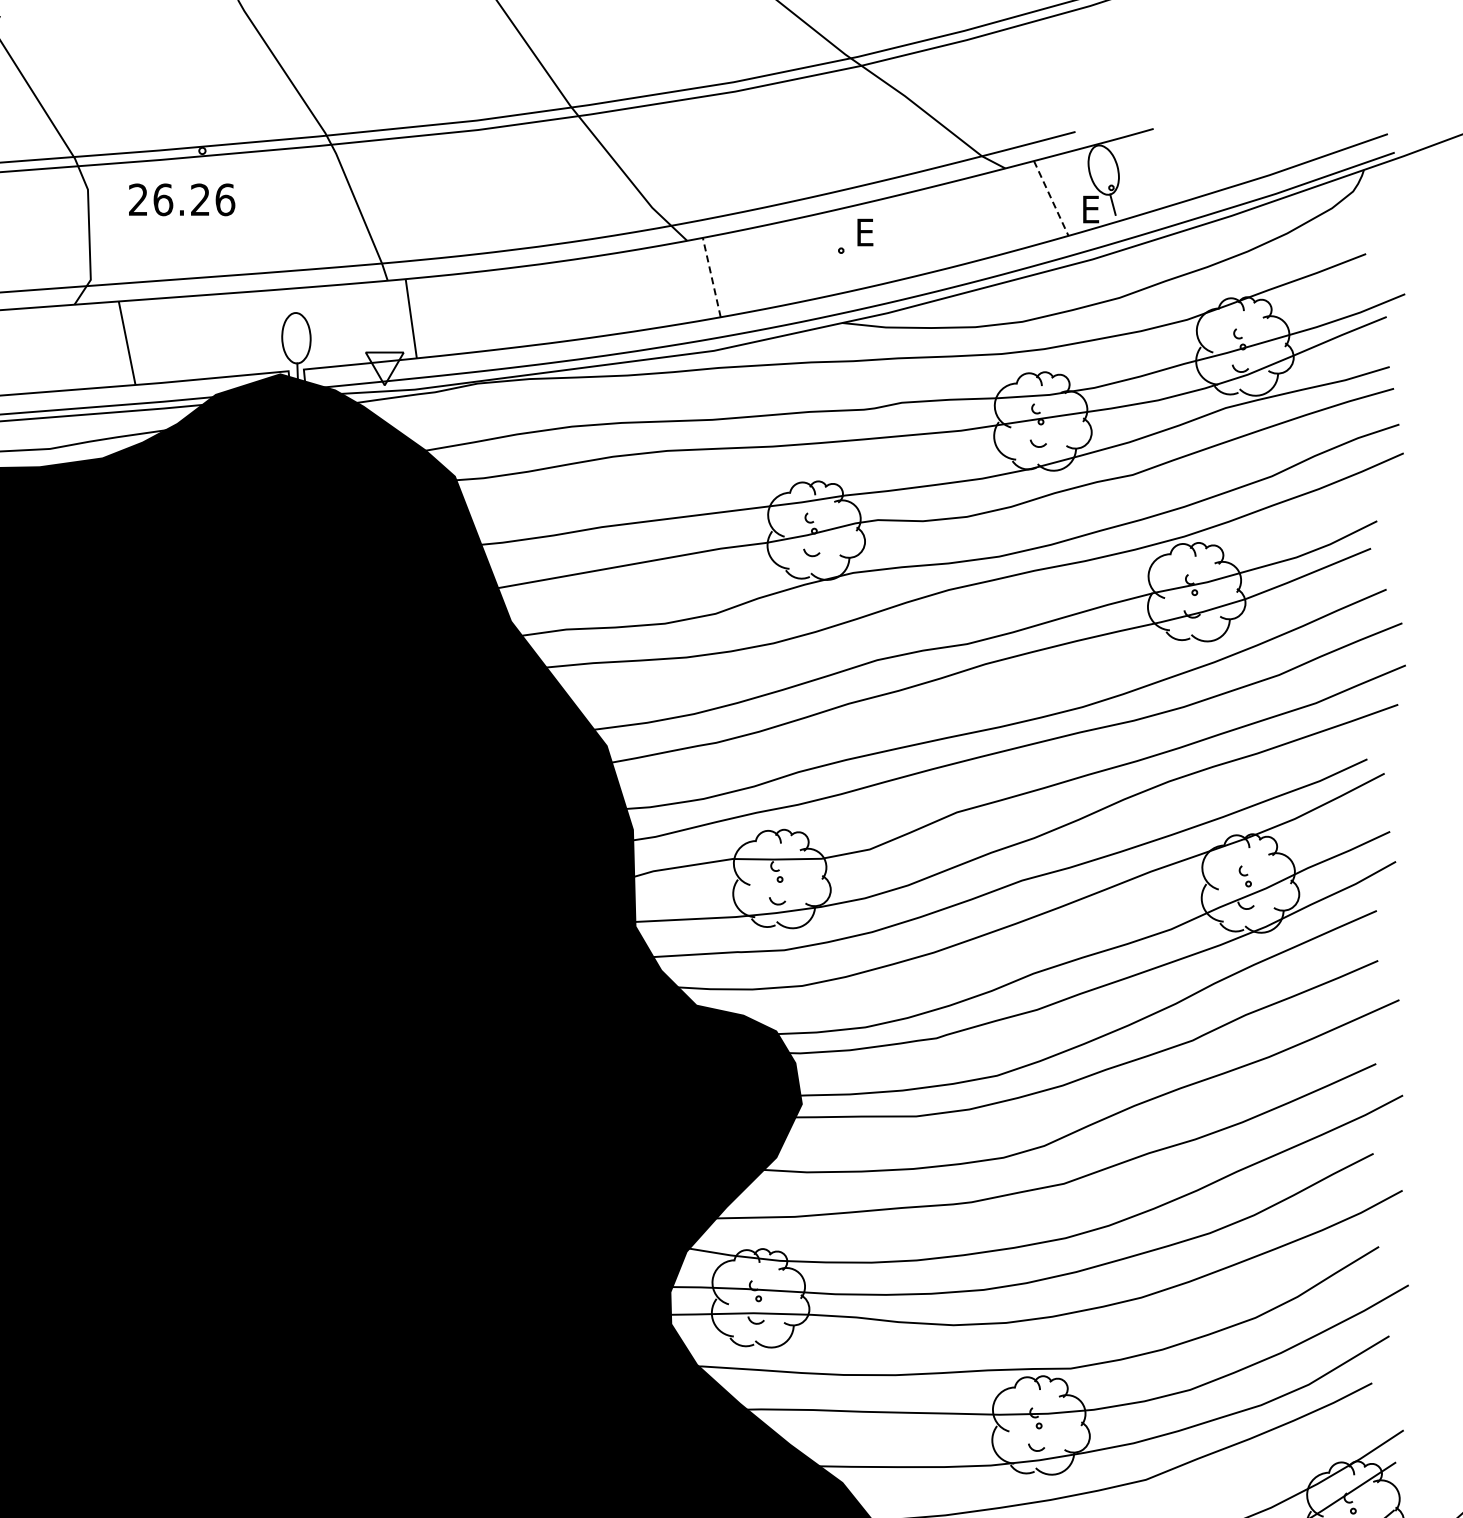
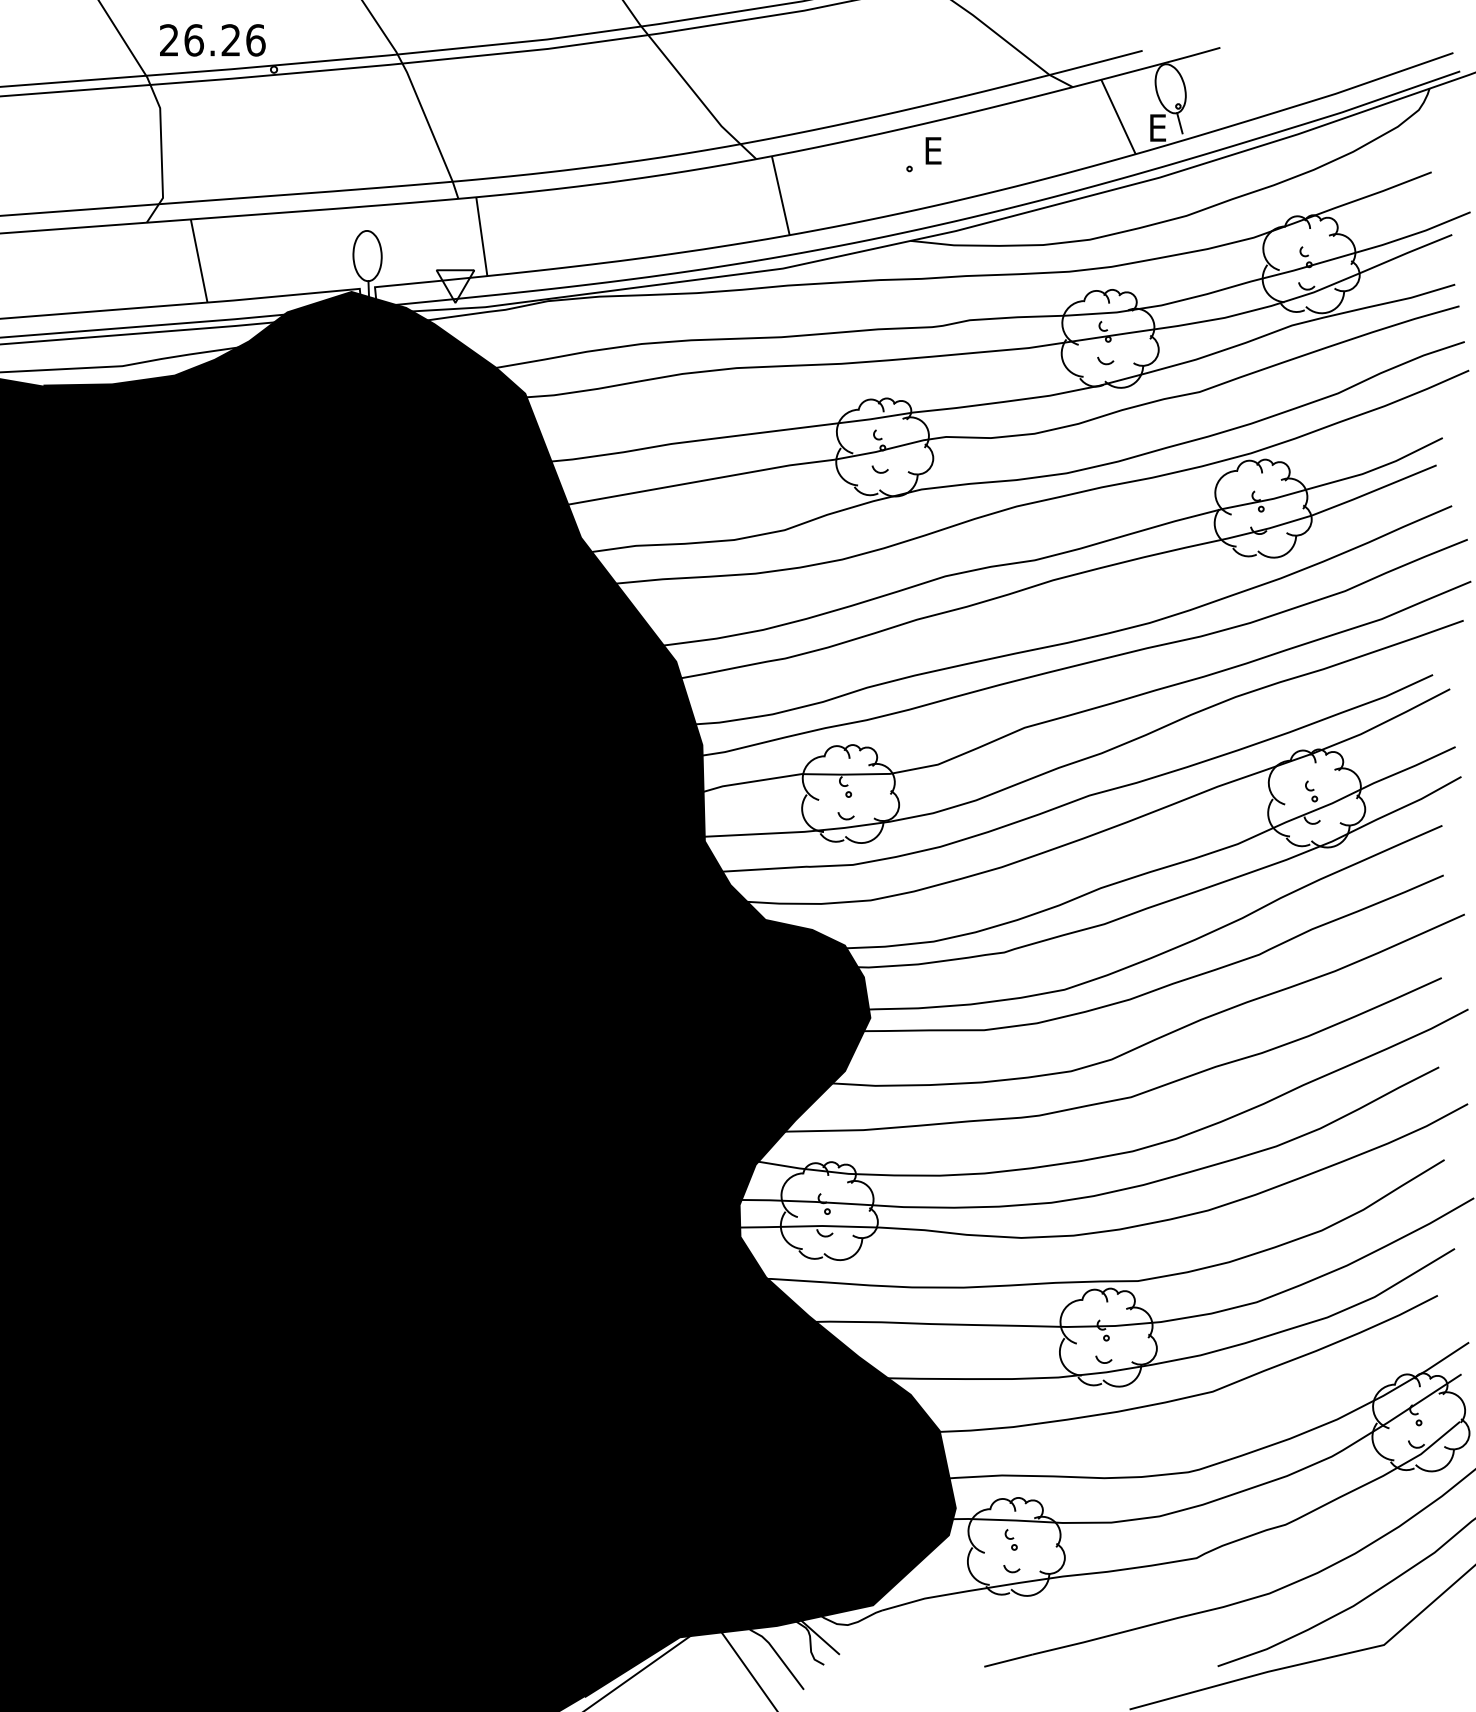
line: (1051, 198) -> (1118, 117), dashed -> solid
text: (181, 199) -> (212, 40), moved
line: (711, 277) -> (780, 195), dashed -> solid

